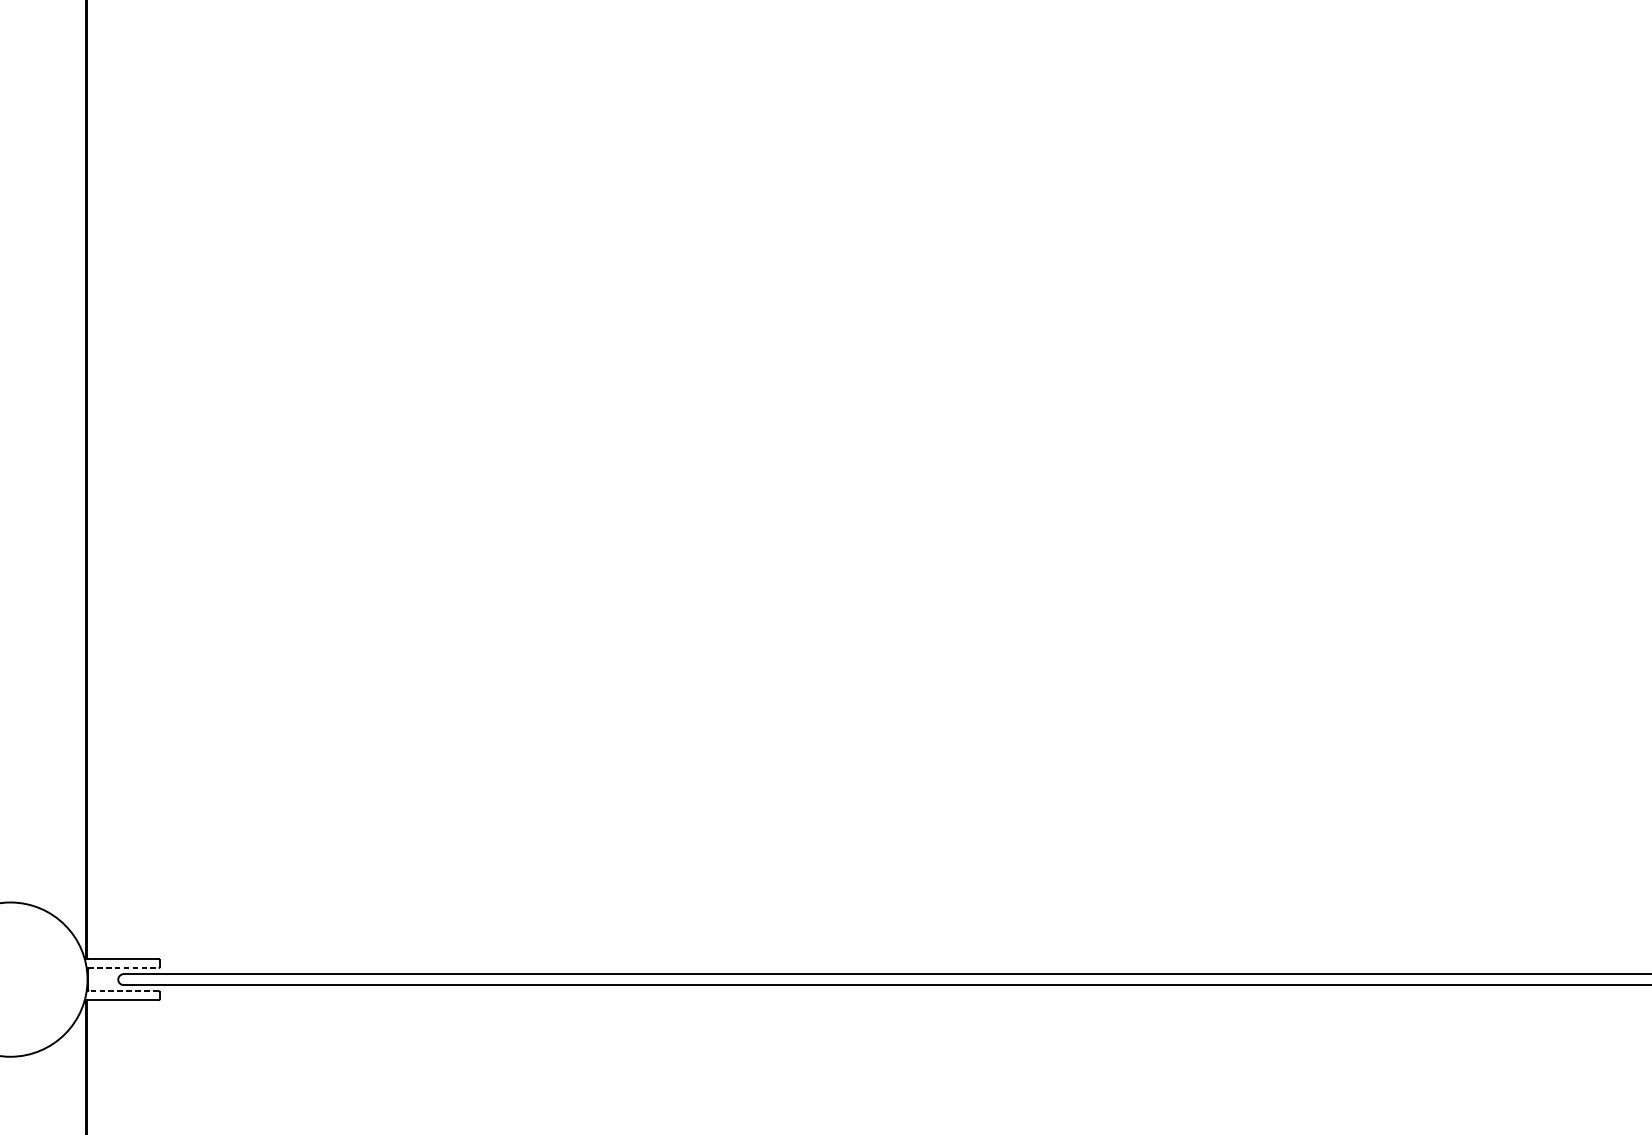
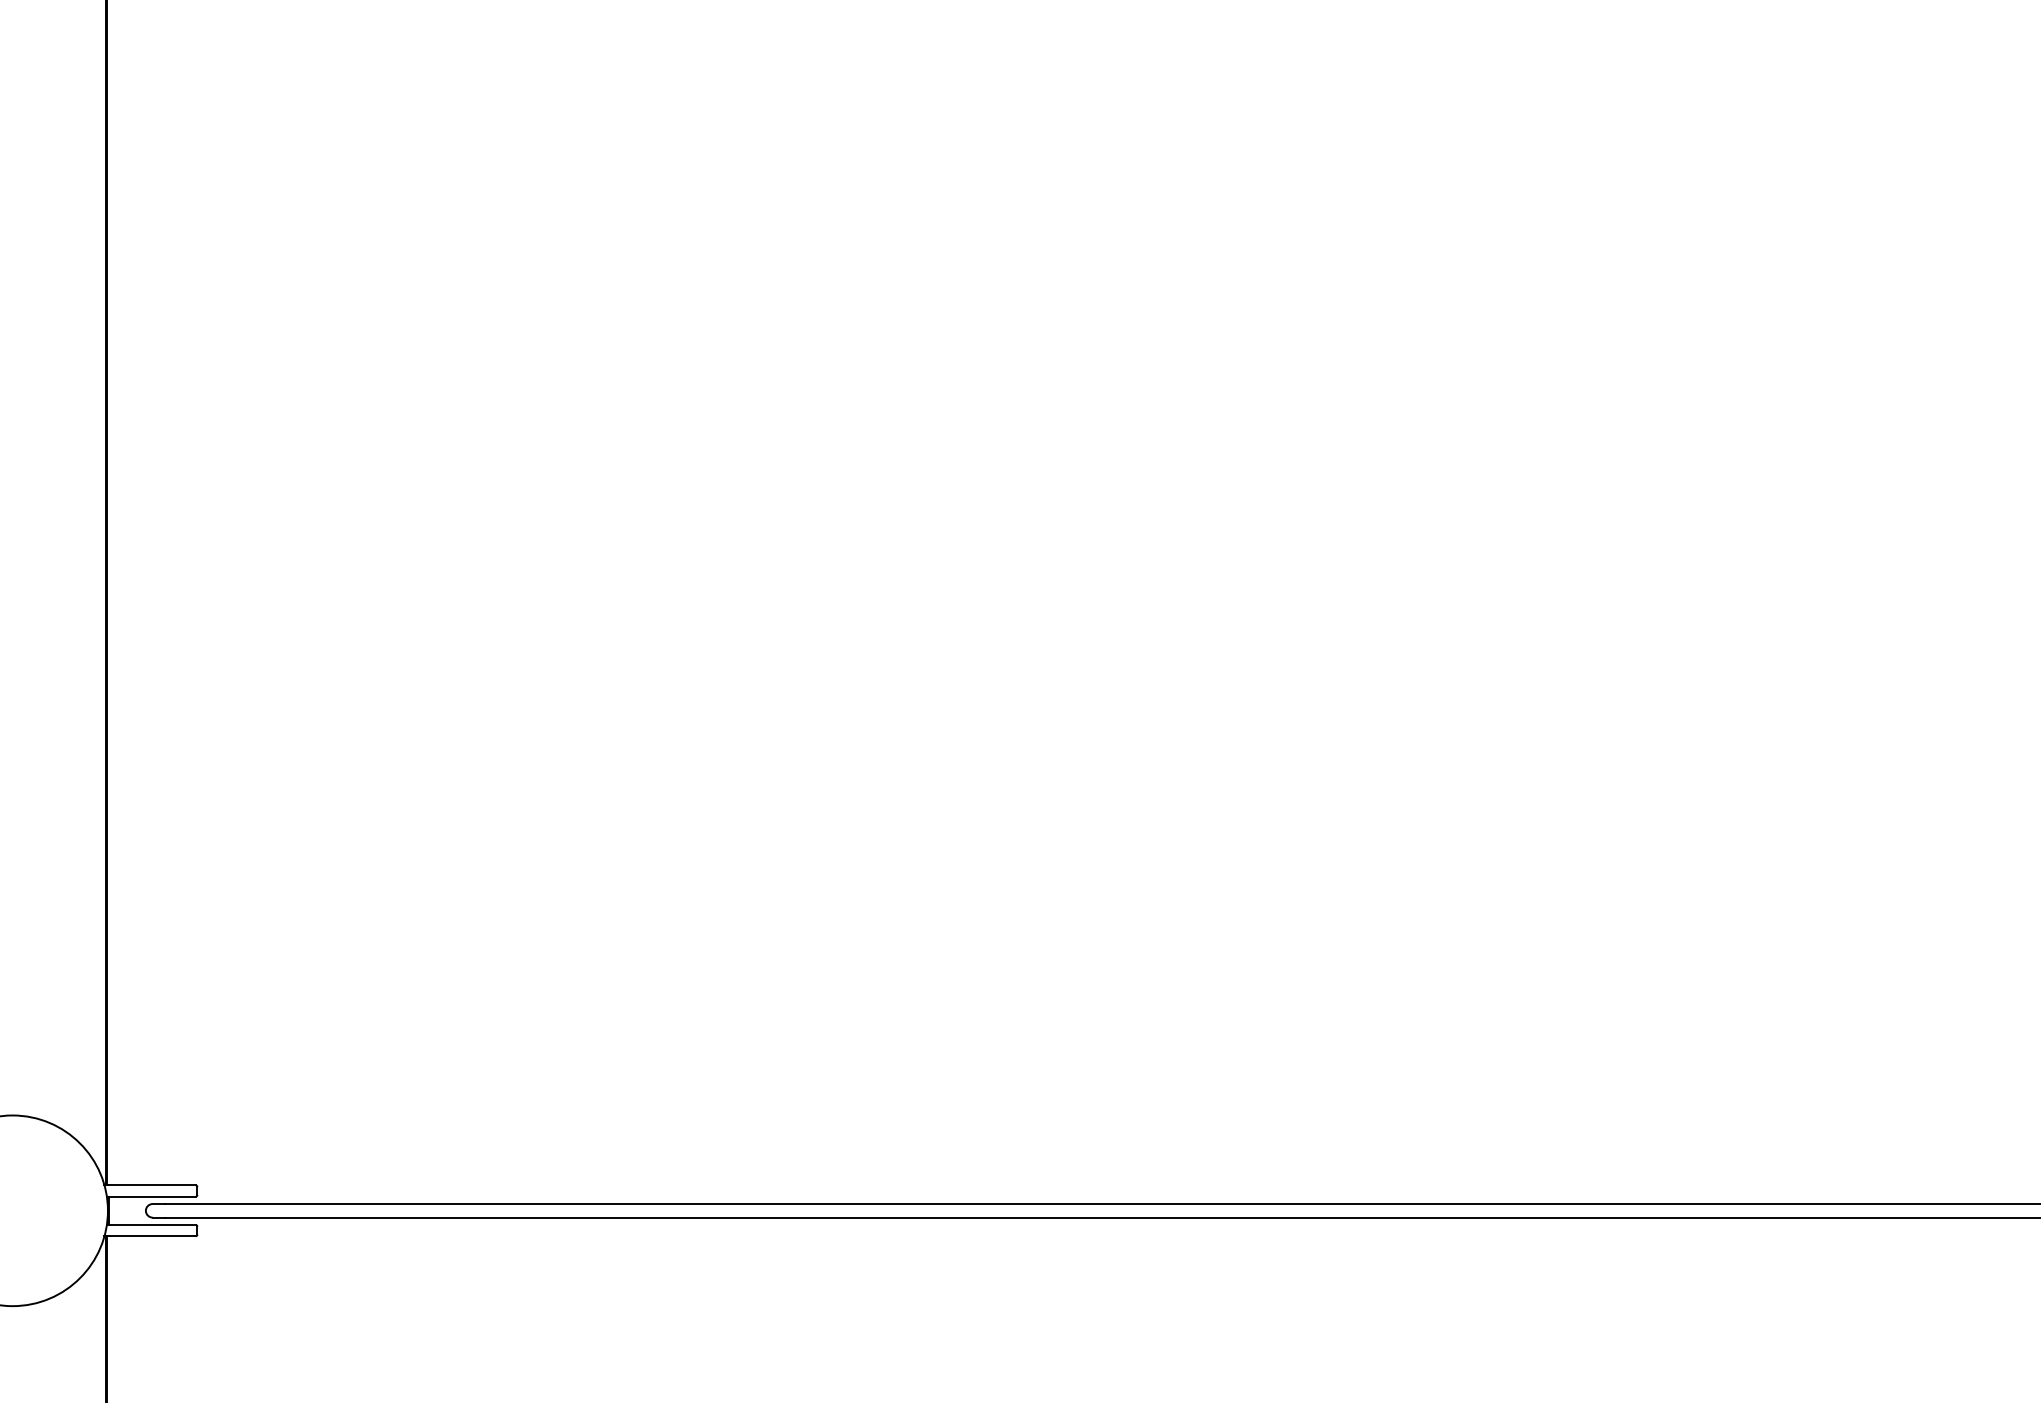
line: (123, 968) -> (152, 1196), dashed -> solid
line: (123, 990) -> (152, 1224), dashed -> solid

